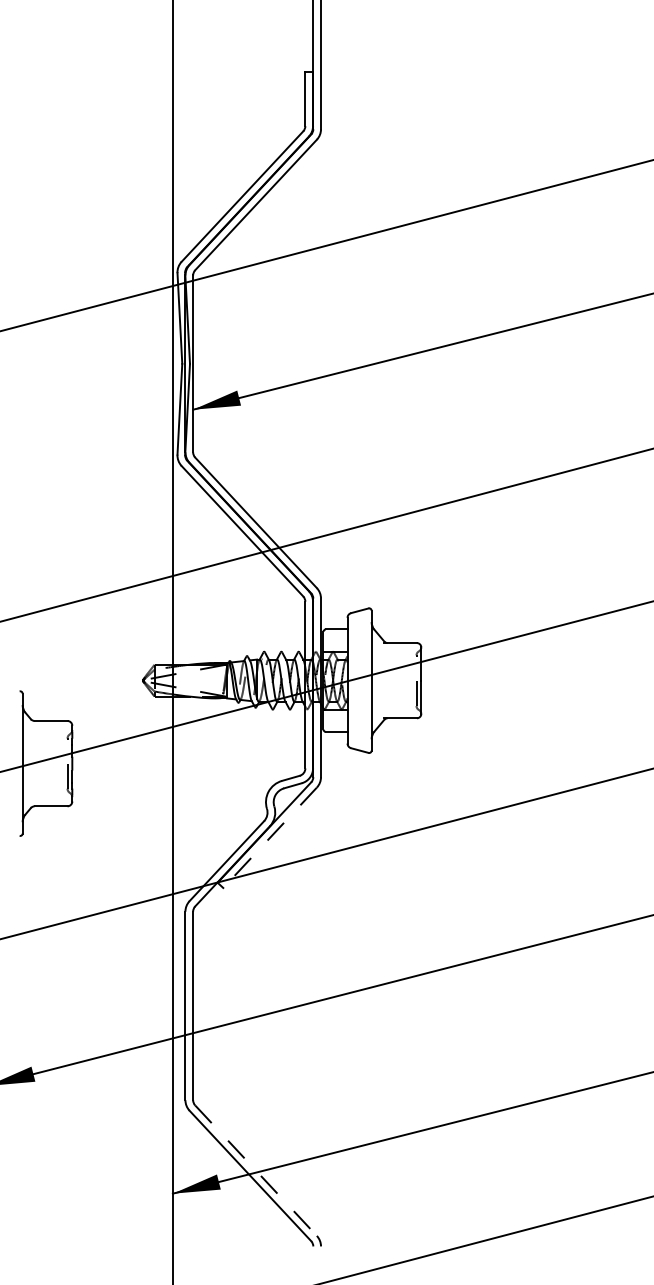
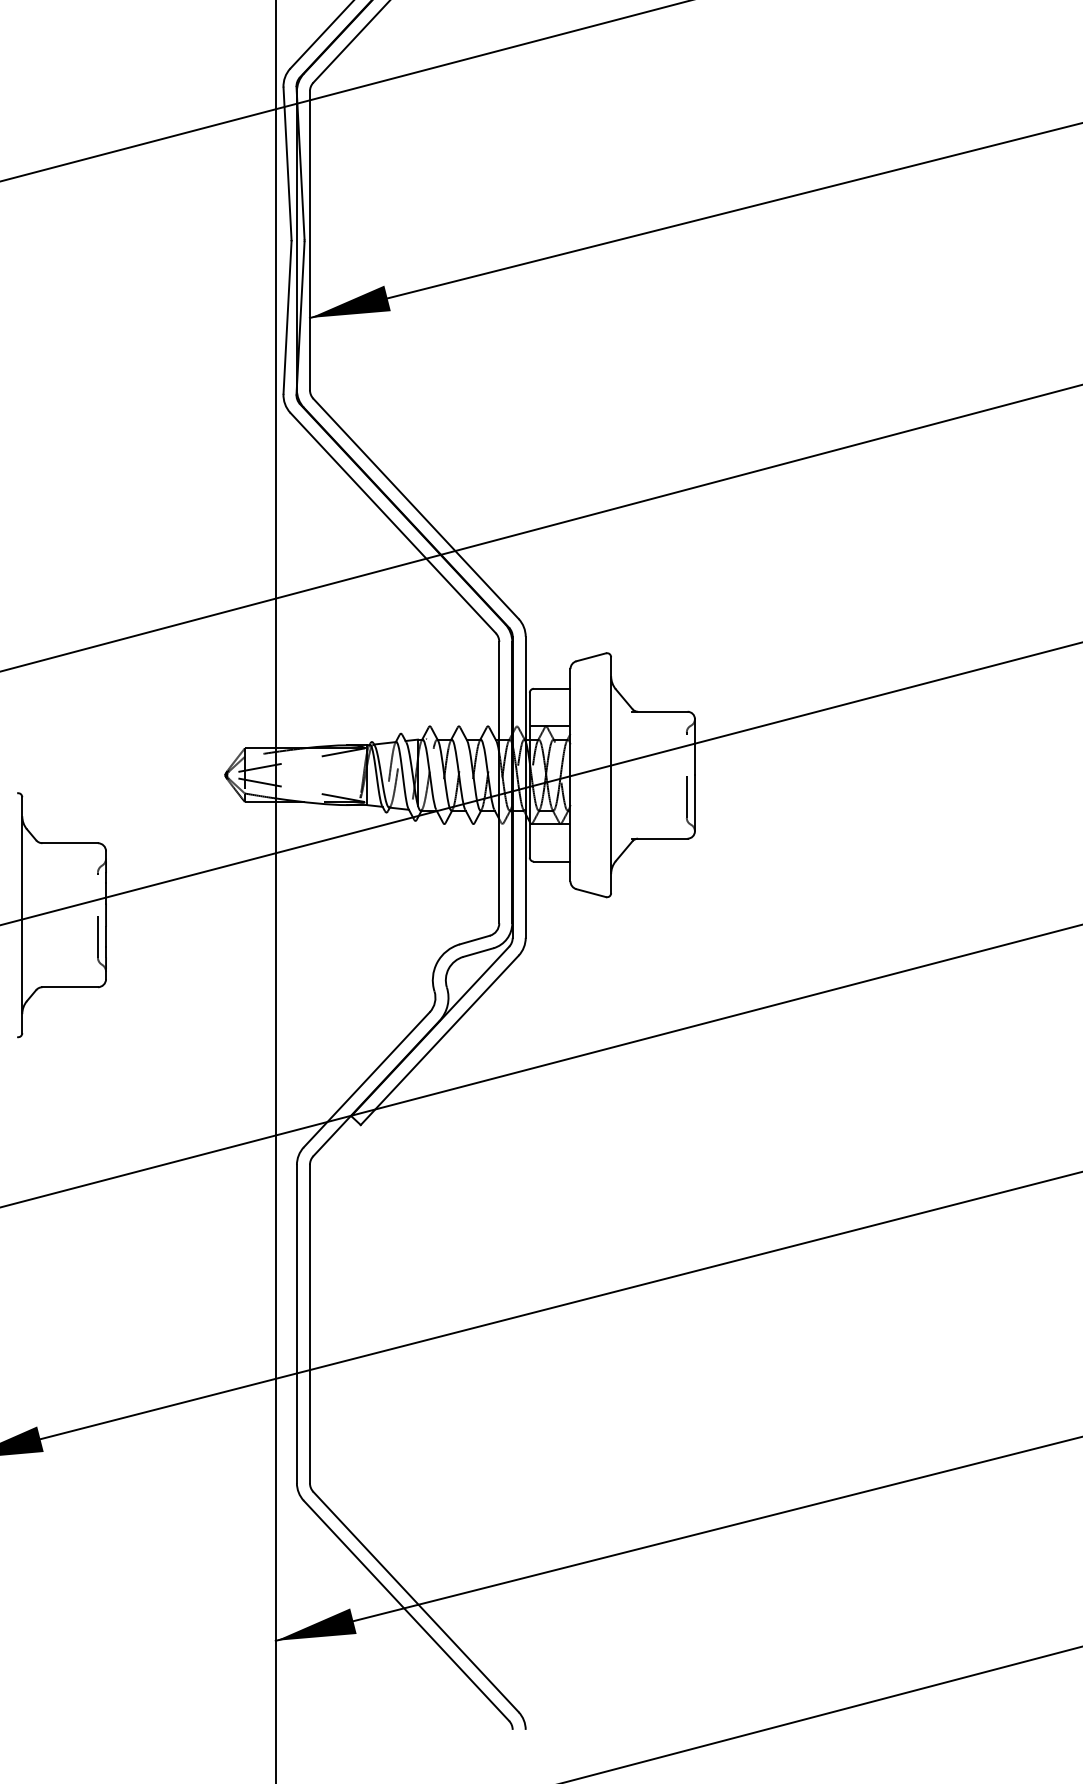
line: (270, 837) -> (440, 1039), dashed -> solid
line: (256, 1171) -> (416, 1603), dashed -> solid

